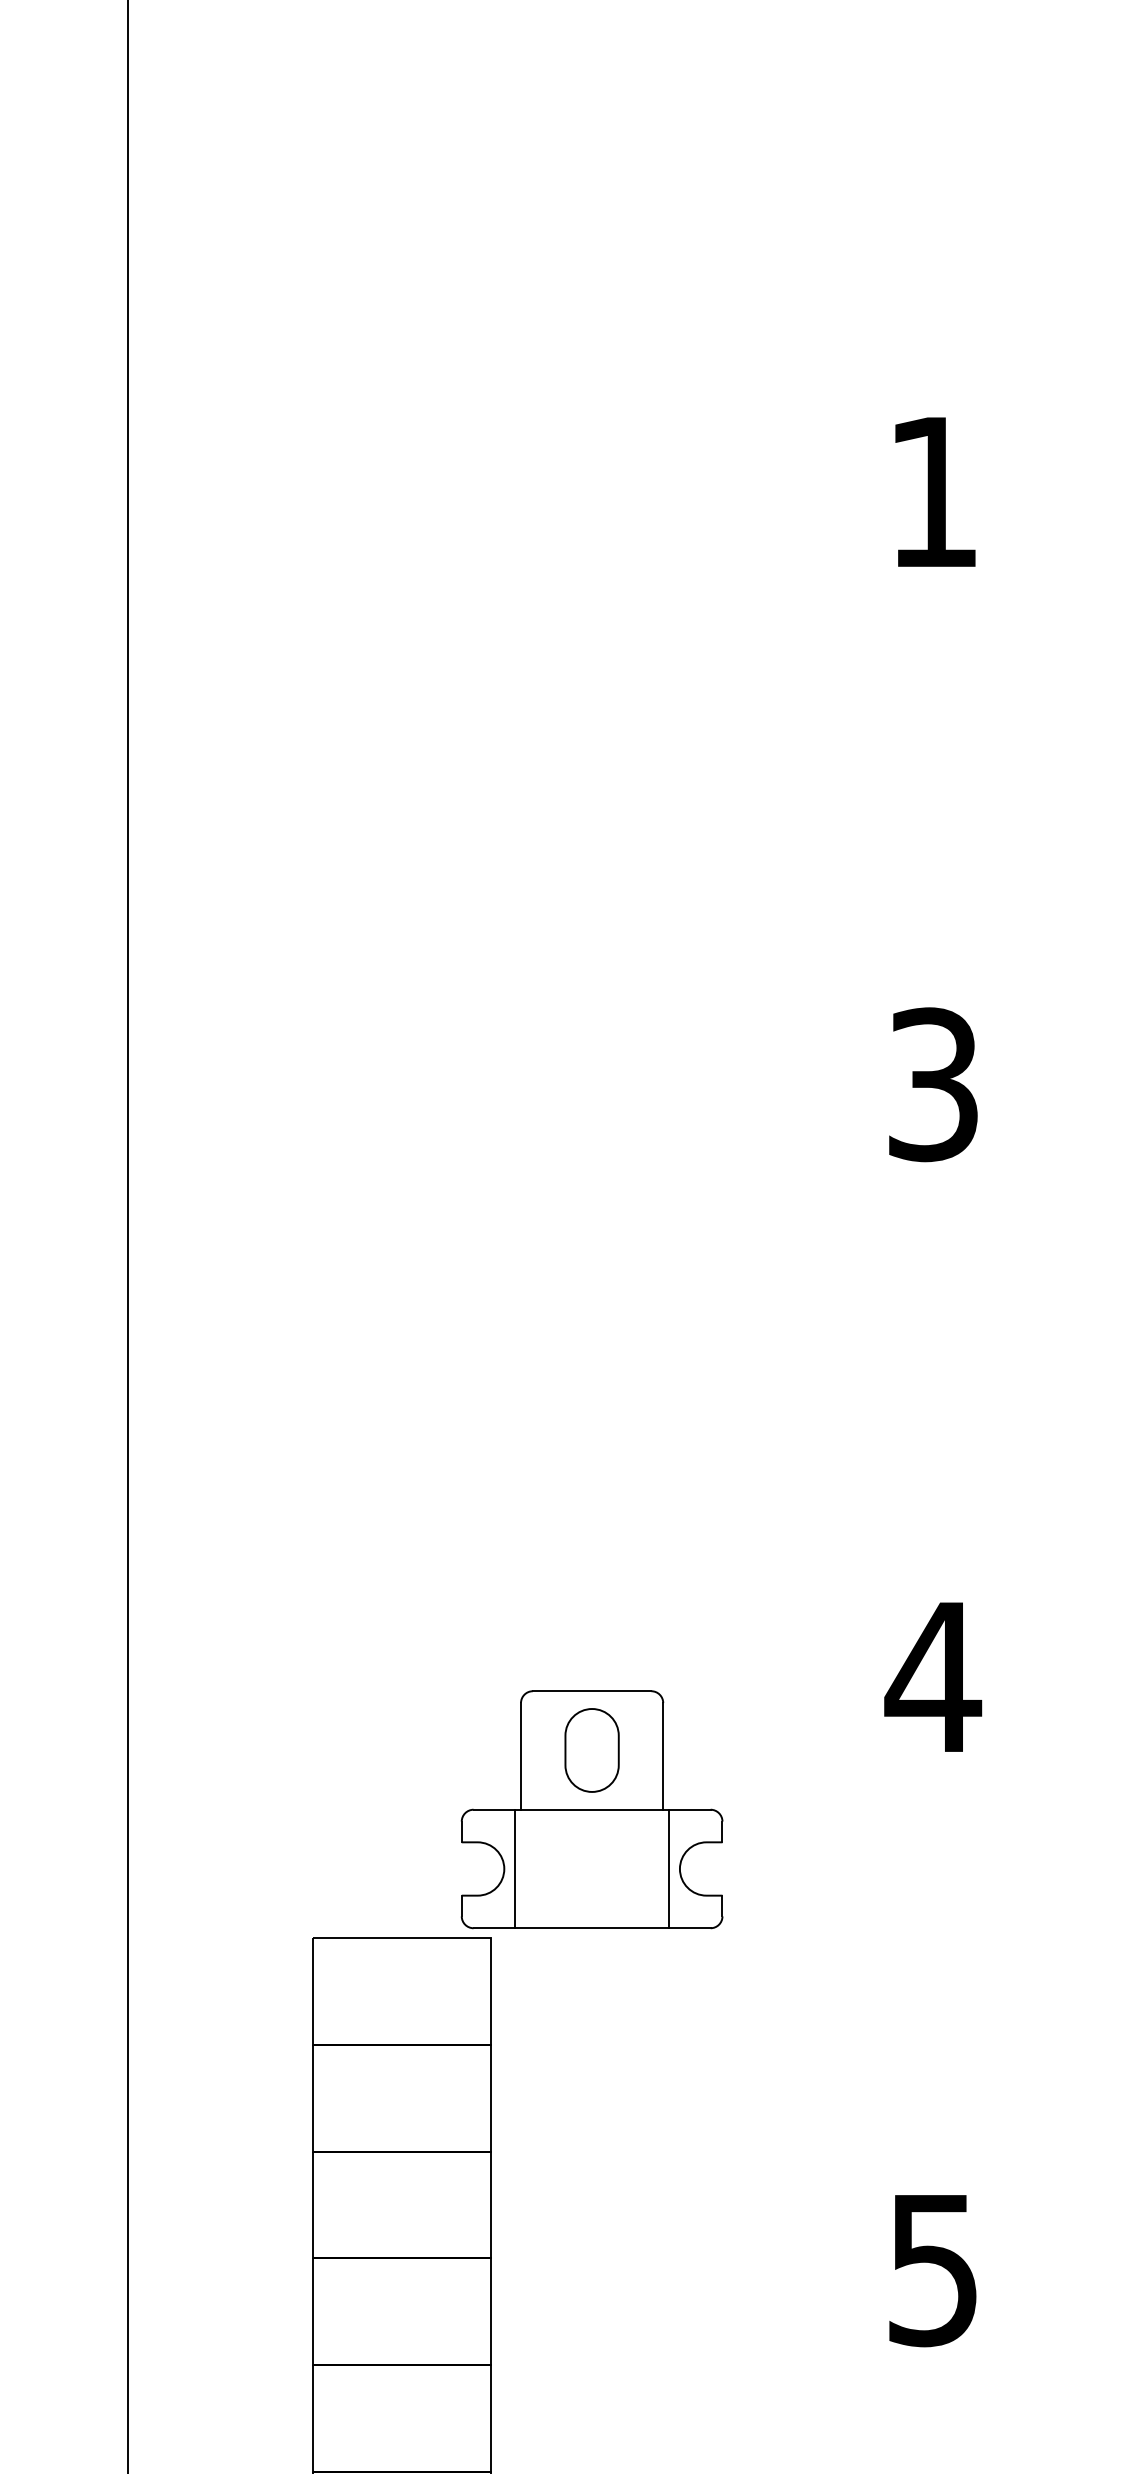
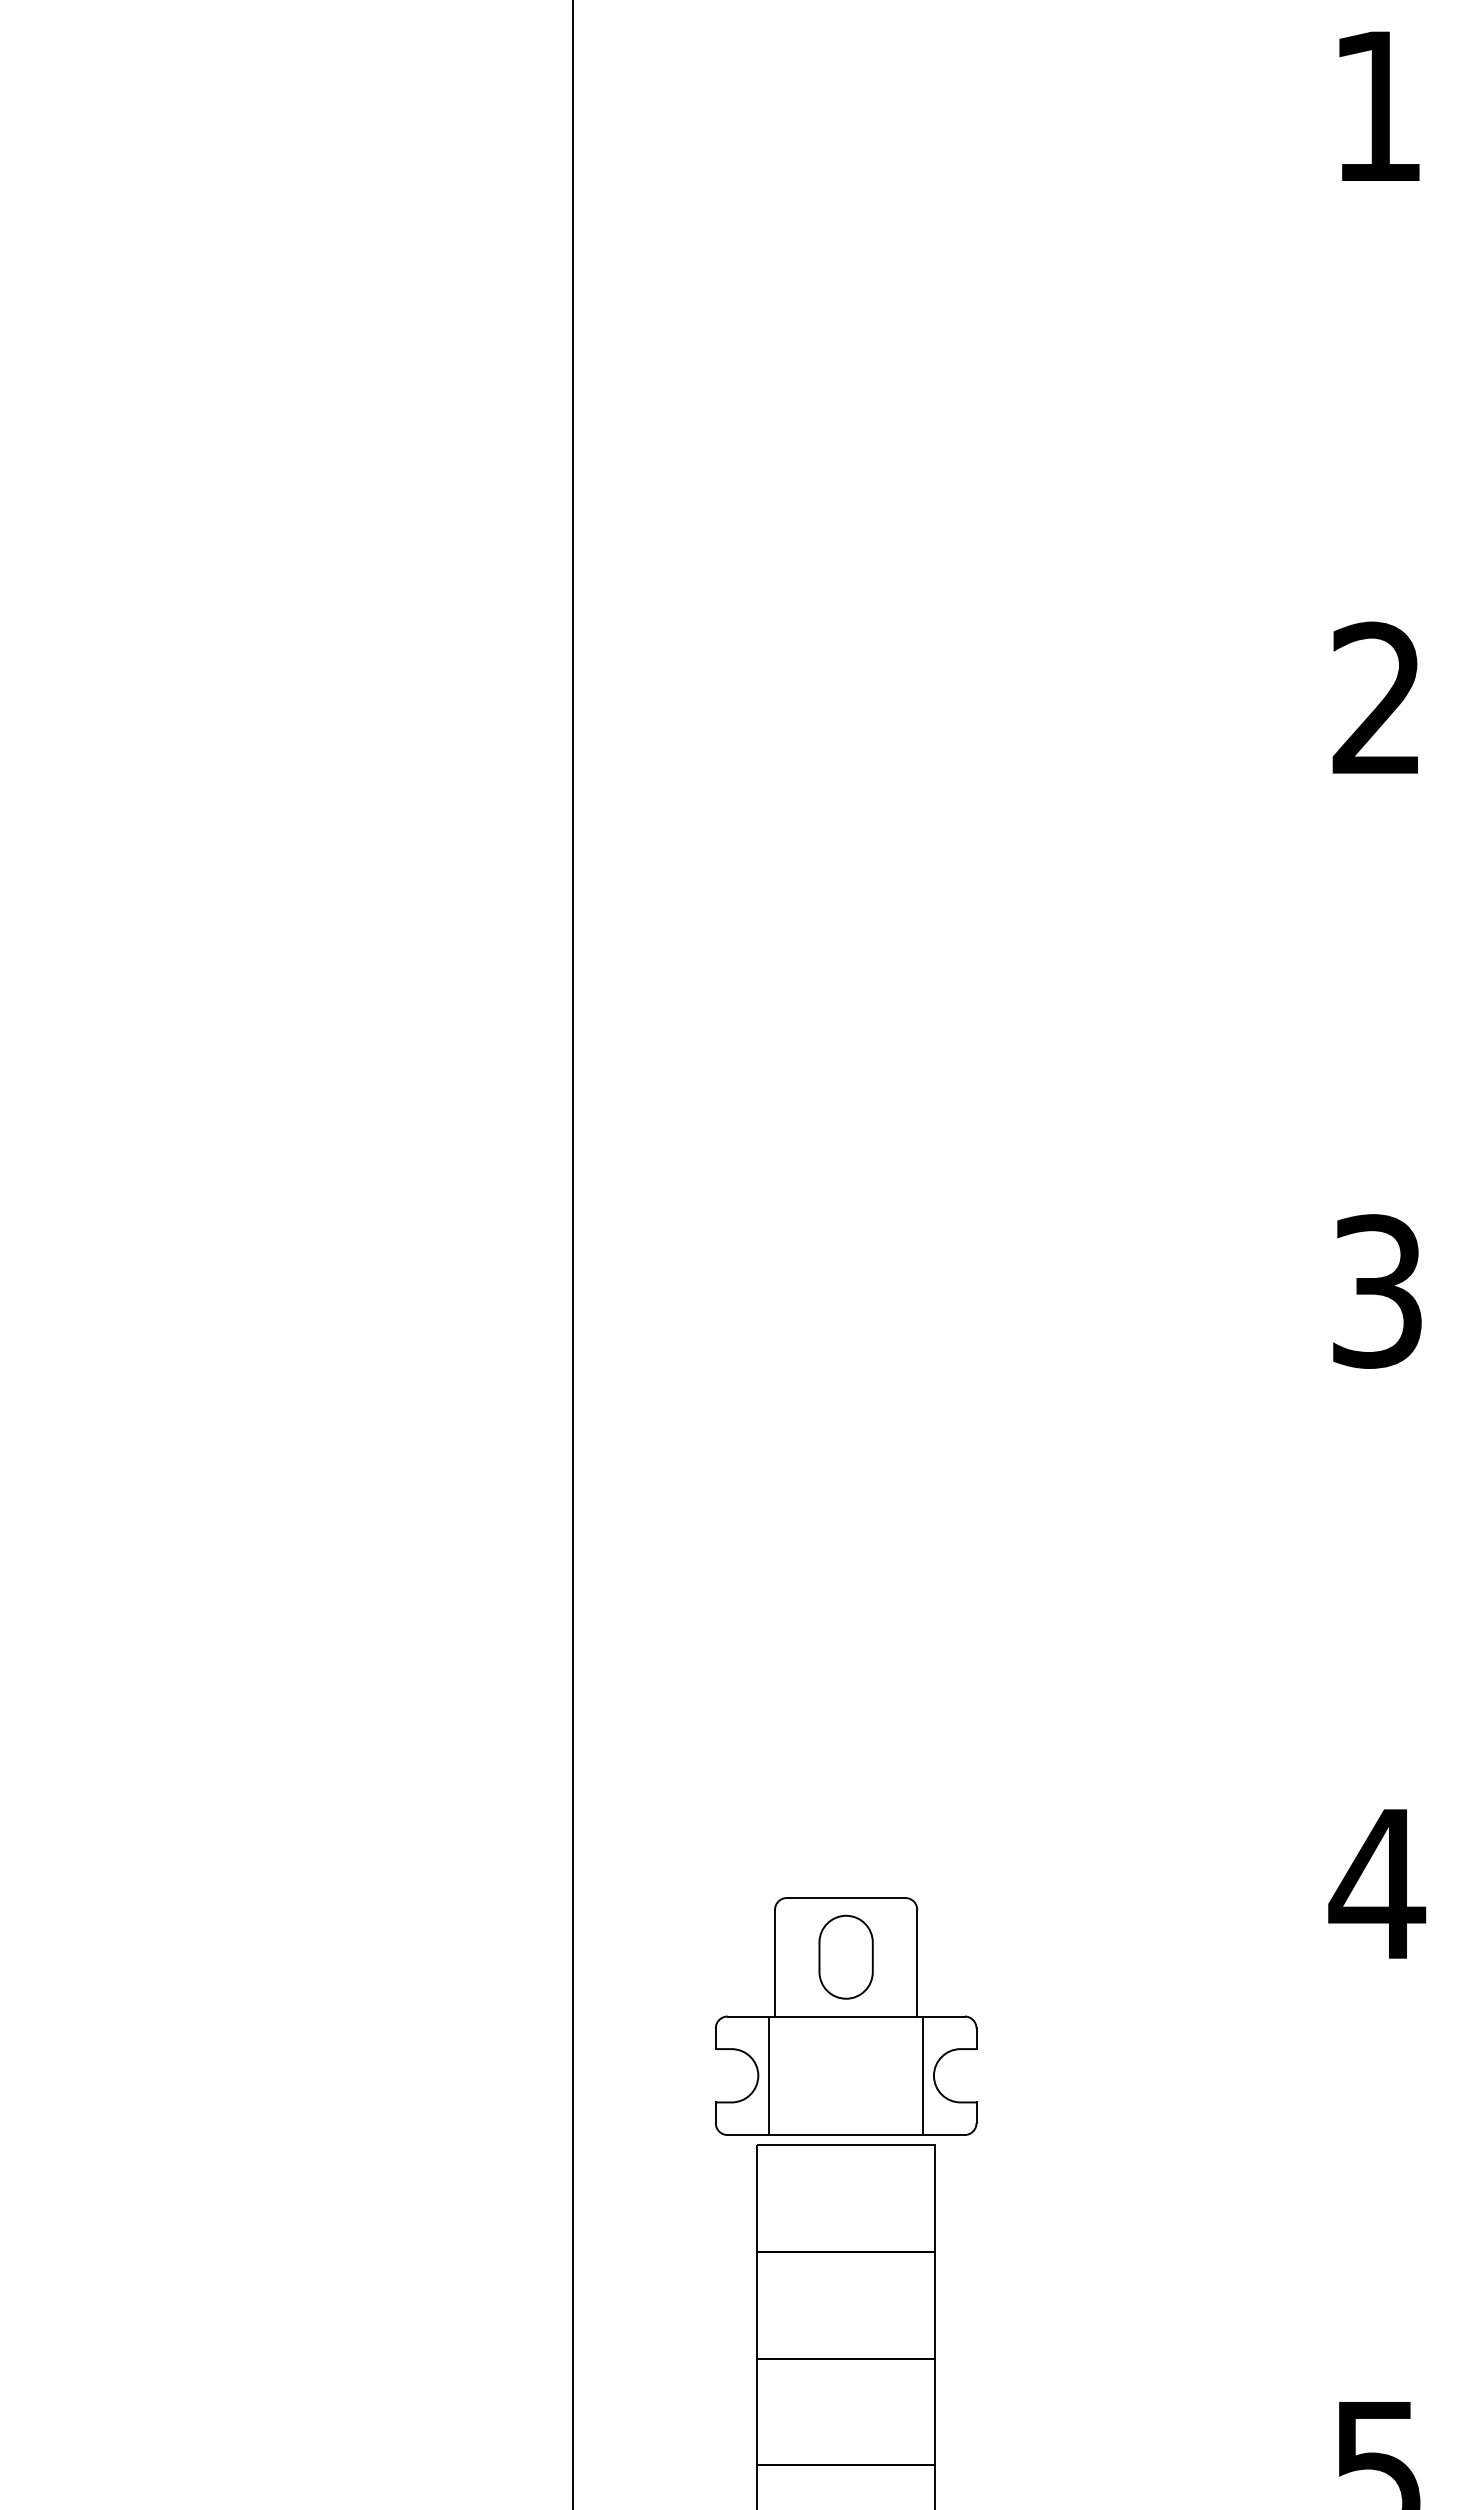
text: (931, 490) -> (1375, 697), 1 -> 2
part: (591, 1809) -> (845, 2016), moved

